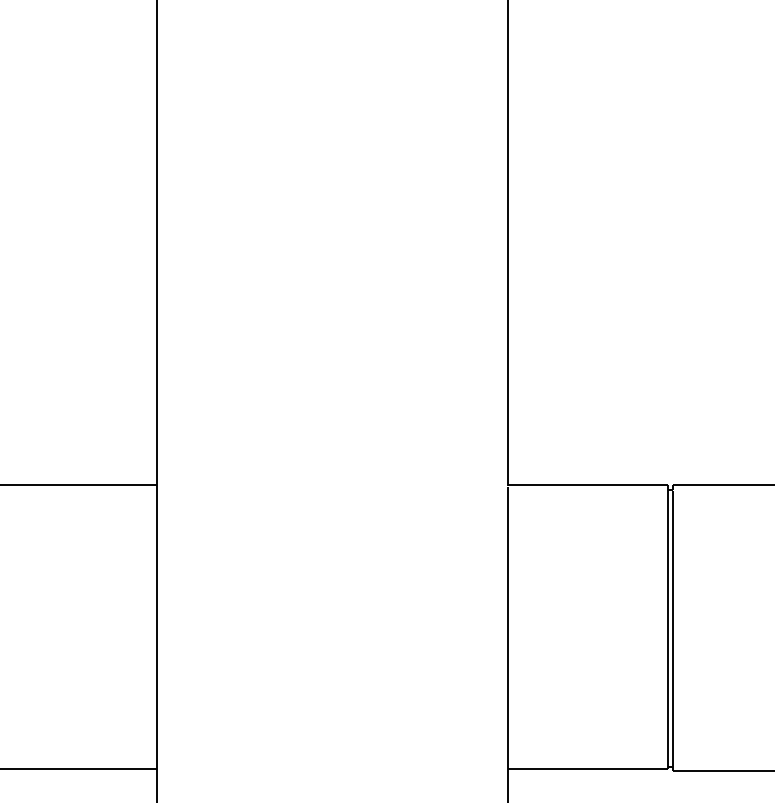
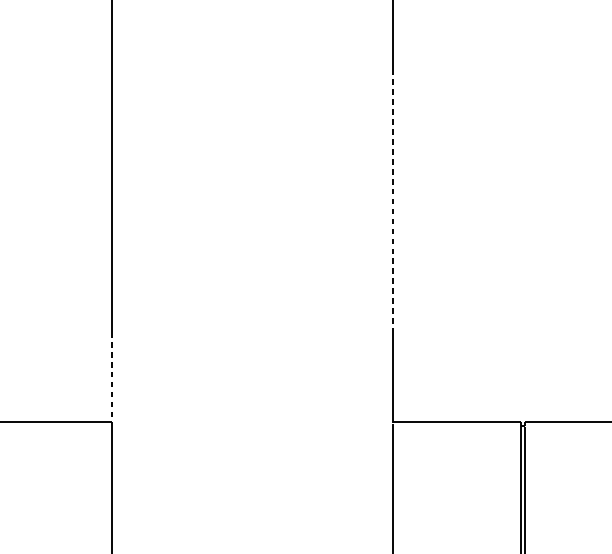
line: (507, 208) -> (392, 200), solid -> dashed
line: (156, 429) -> (111, 377), solid -> dashed

